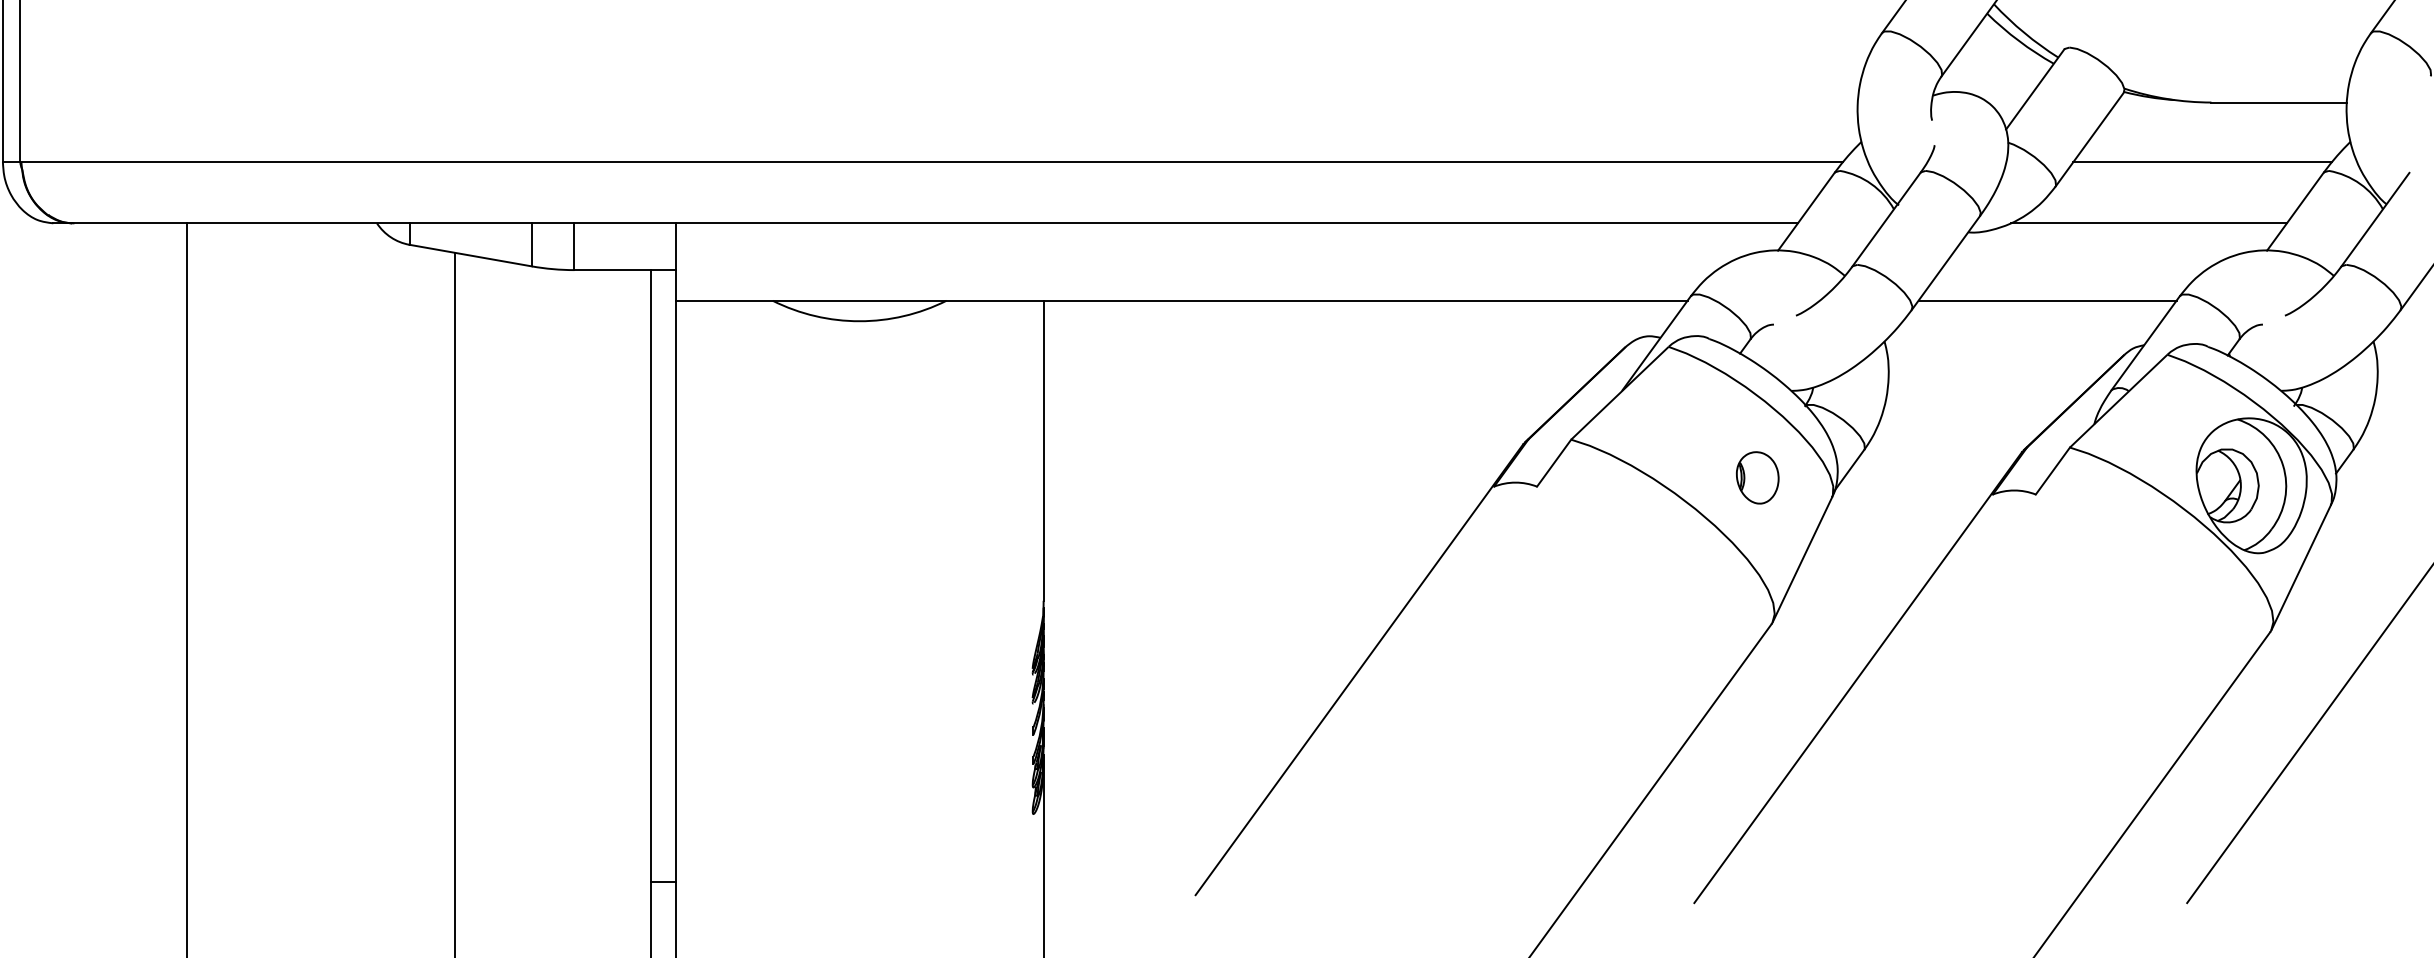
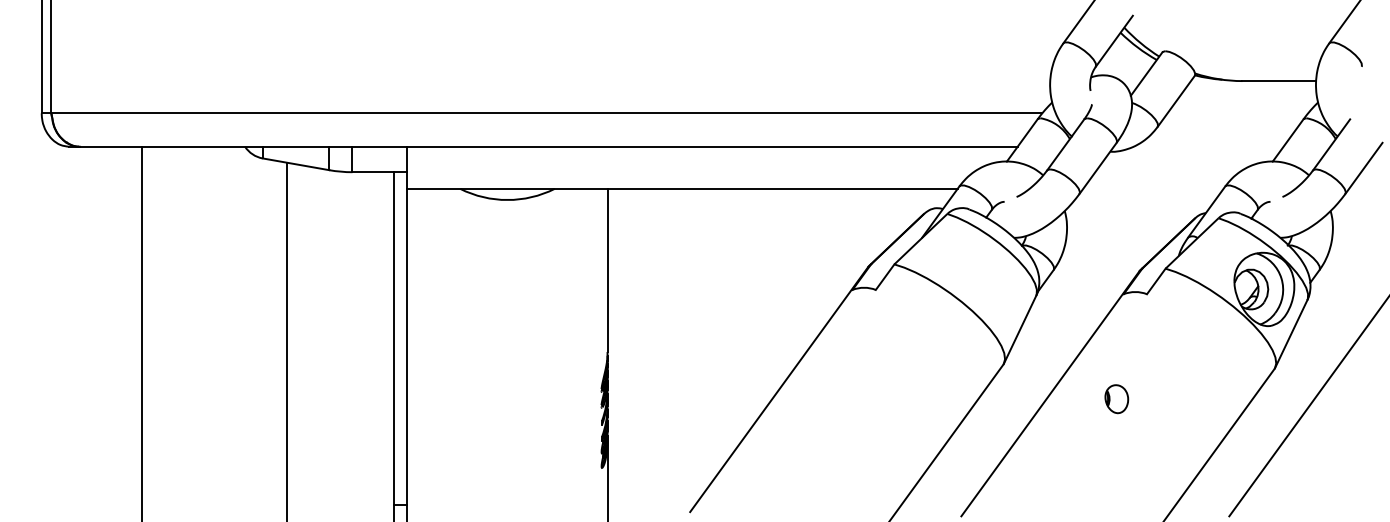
line: (2202, 162) -> (1237, 113), removed
line: (2148, 222) -> (1208, 146), removed
line: (2047, 300) -> (1153, 188), removed
part: (1757, 478) -> (1116, 399), moved

